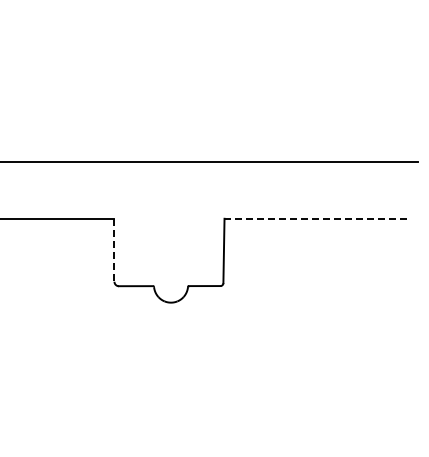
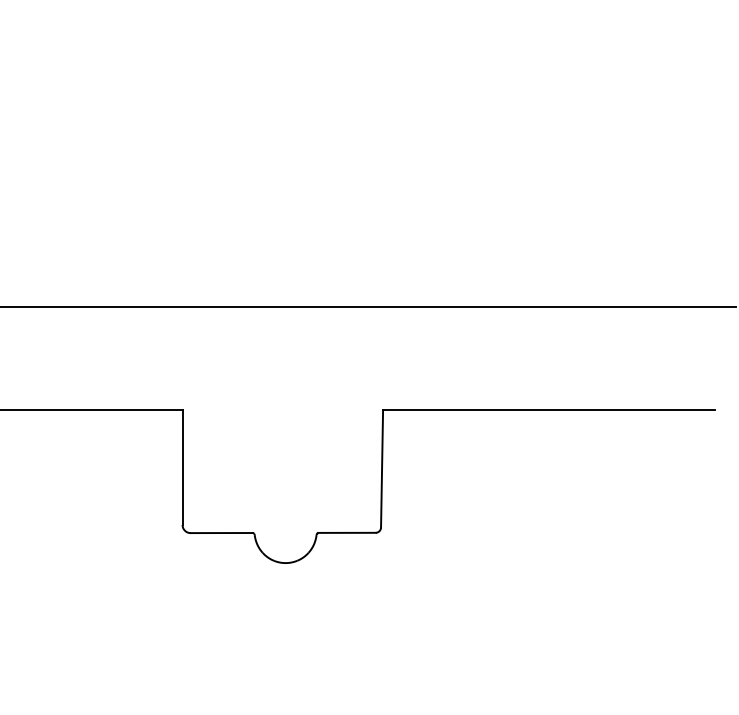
line: (315, 218) -> (548, 409), dashed -> solid
line: (114, 250) -> (182, 468), dashed -> solid

